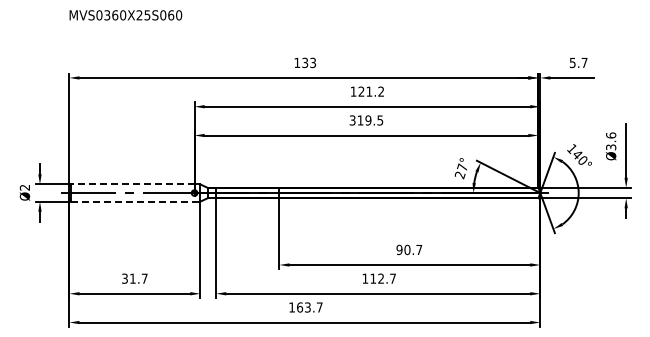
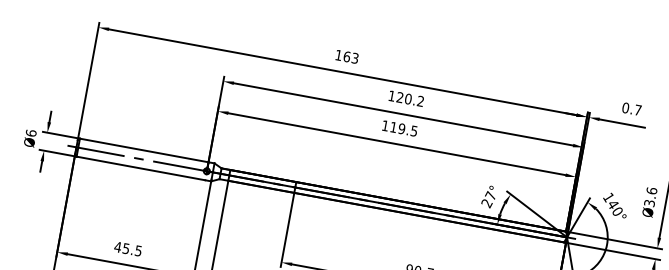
text: (305, 62) -> (347, 56), 133 -> 163
text: (572, 62) -> (625, 107), 5.7 -> 0.7
text: (369, 91) -> (408, 98), 121.2 -> 120.2
text: (352, 120) -> (385, 125), 319.5 -> 119.5
line: (132, 184) -> (143, 150), dashed -> solid
text: (24, 187) -> (30, 132), Ø2 -> Ø6
line: (132, 201) -> (140, 168), dashed -> solid
text: (134, 278) -> (127, 248), 31.7 -> 45.5

